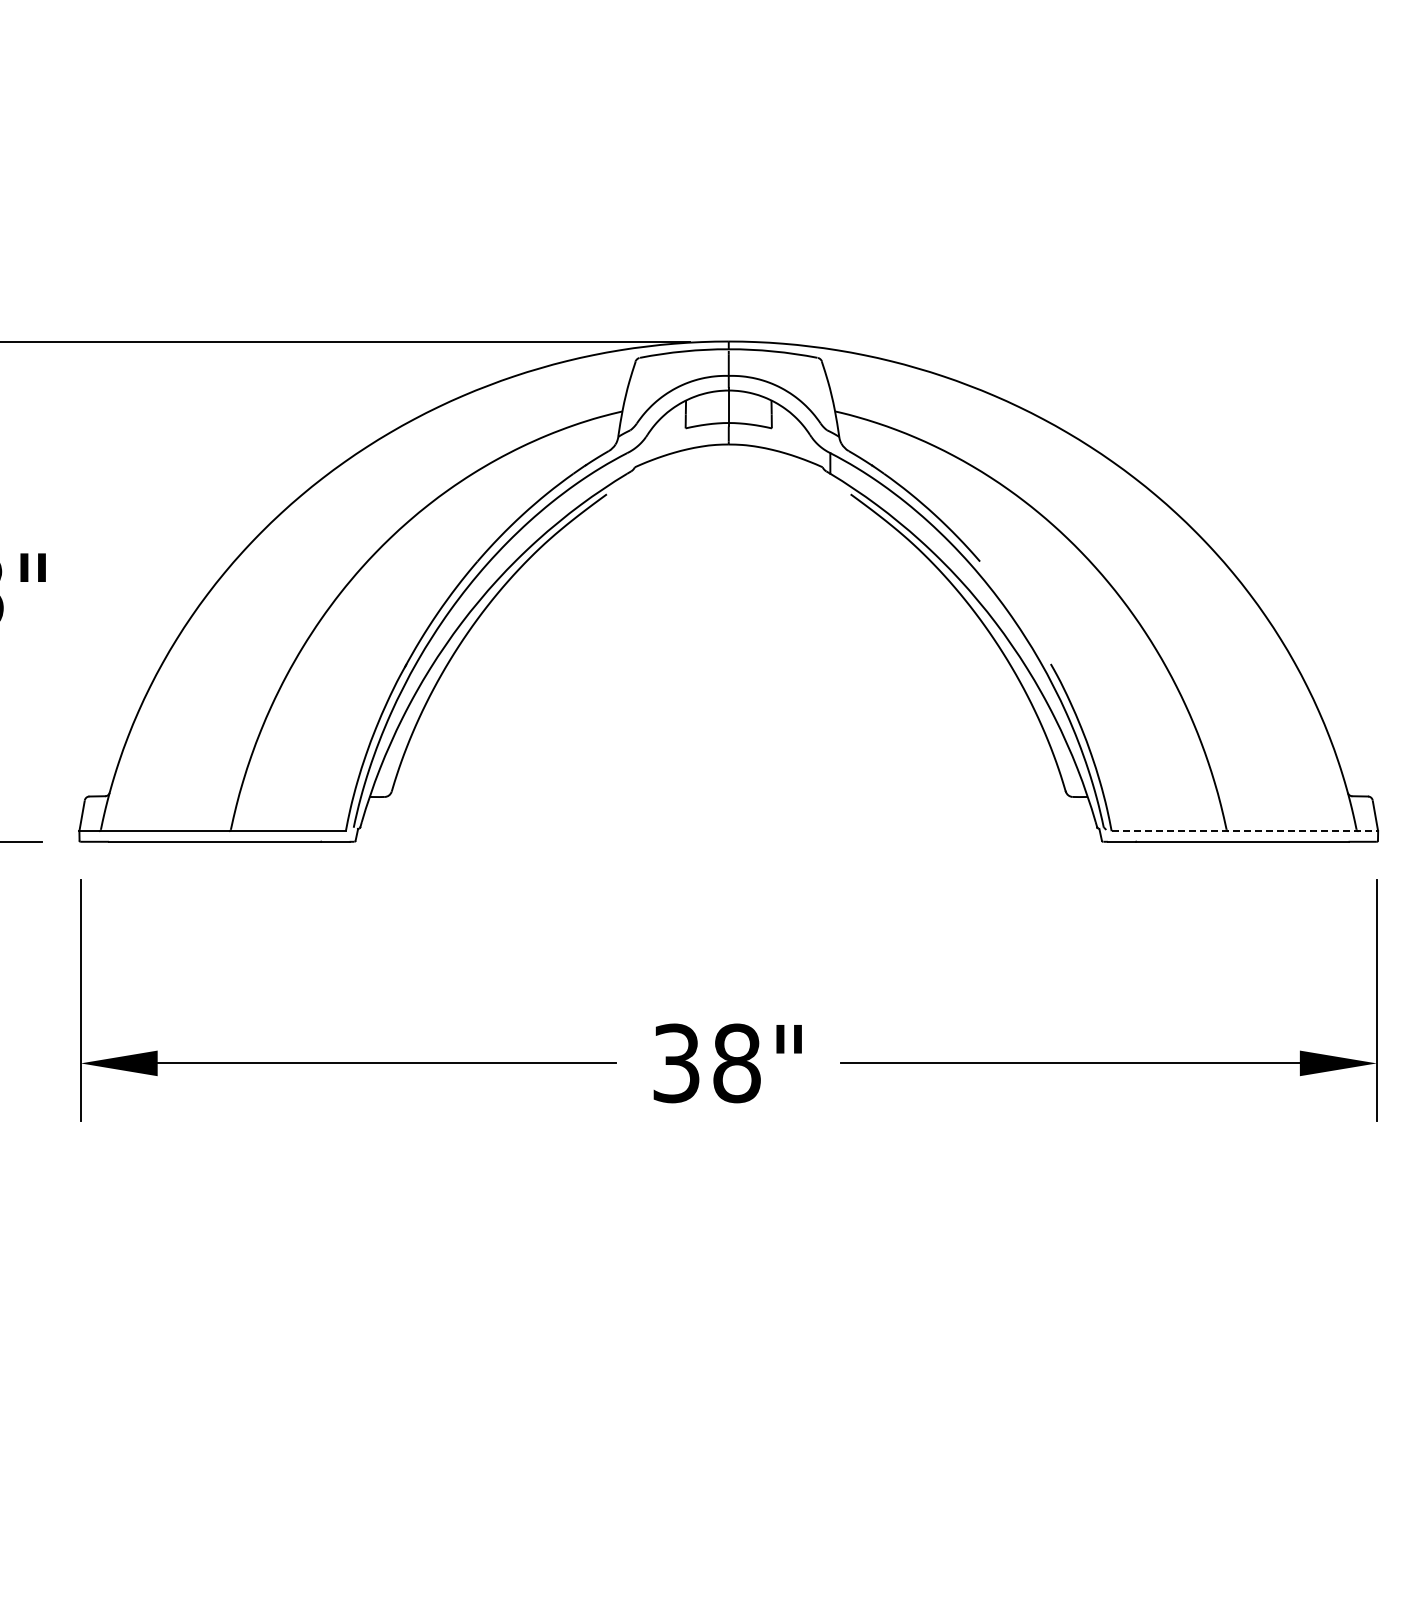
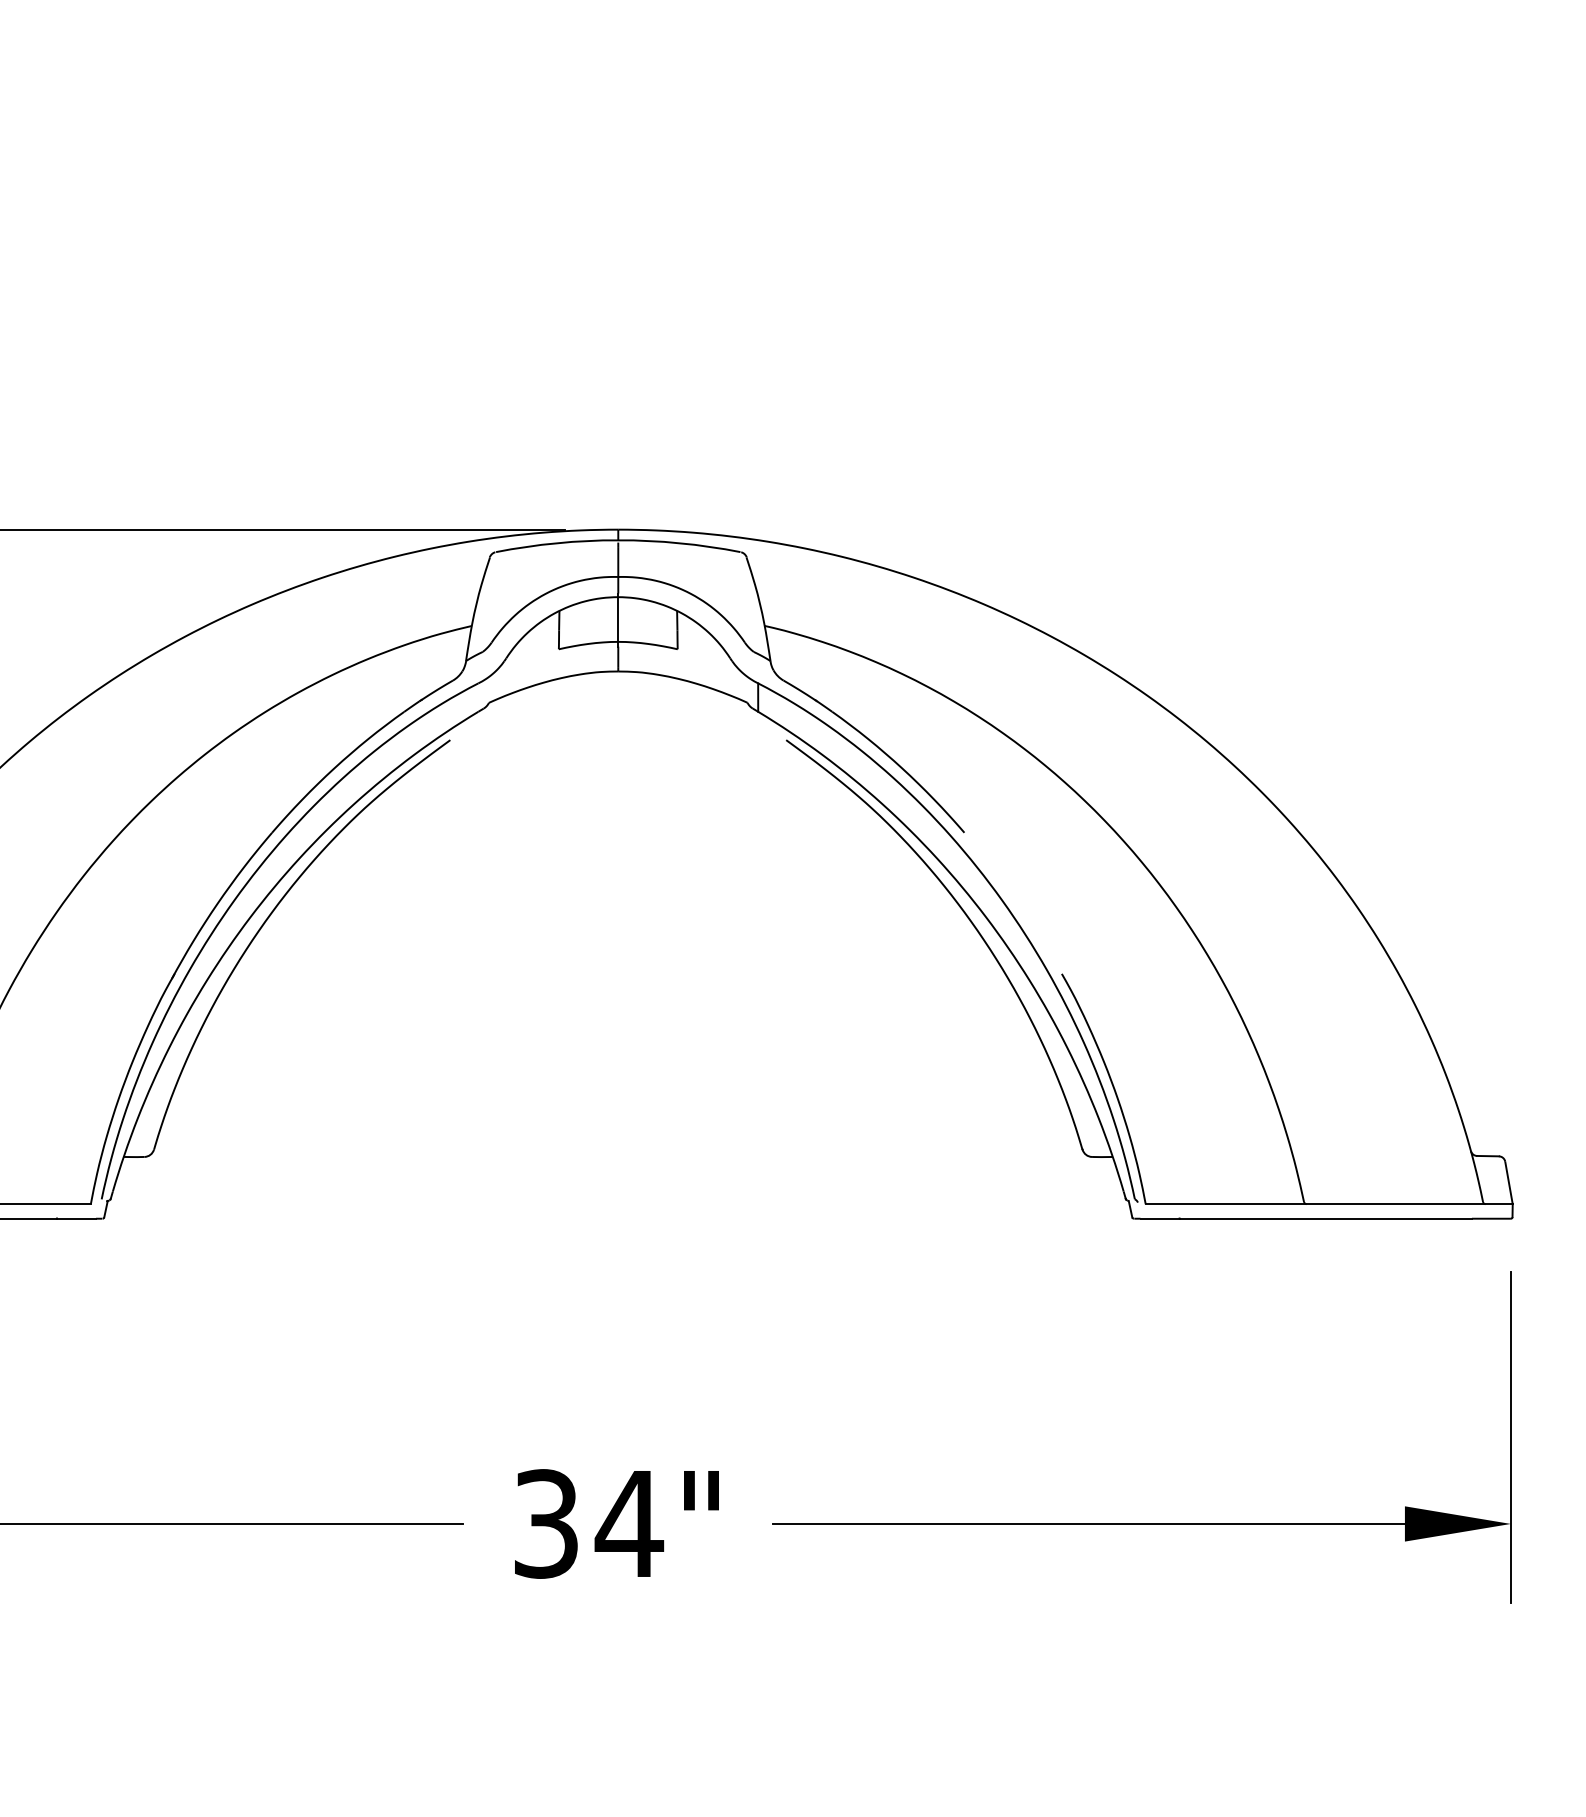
line: (1245, 831) -> (1330, 1204), dashed -> solid
text: (736, 1063) -> (628, 1524), 38" -> 34"

